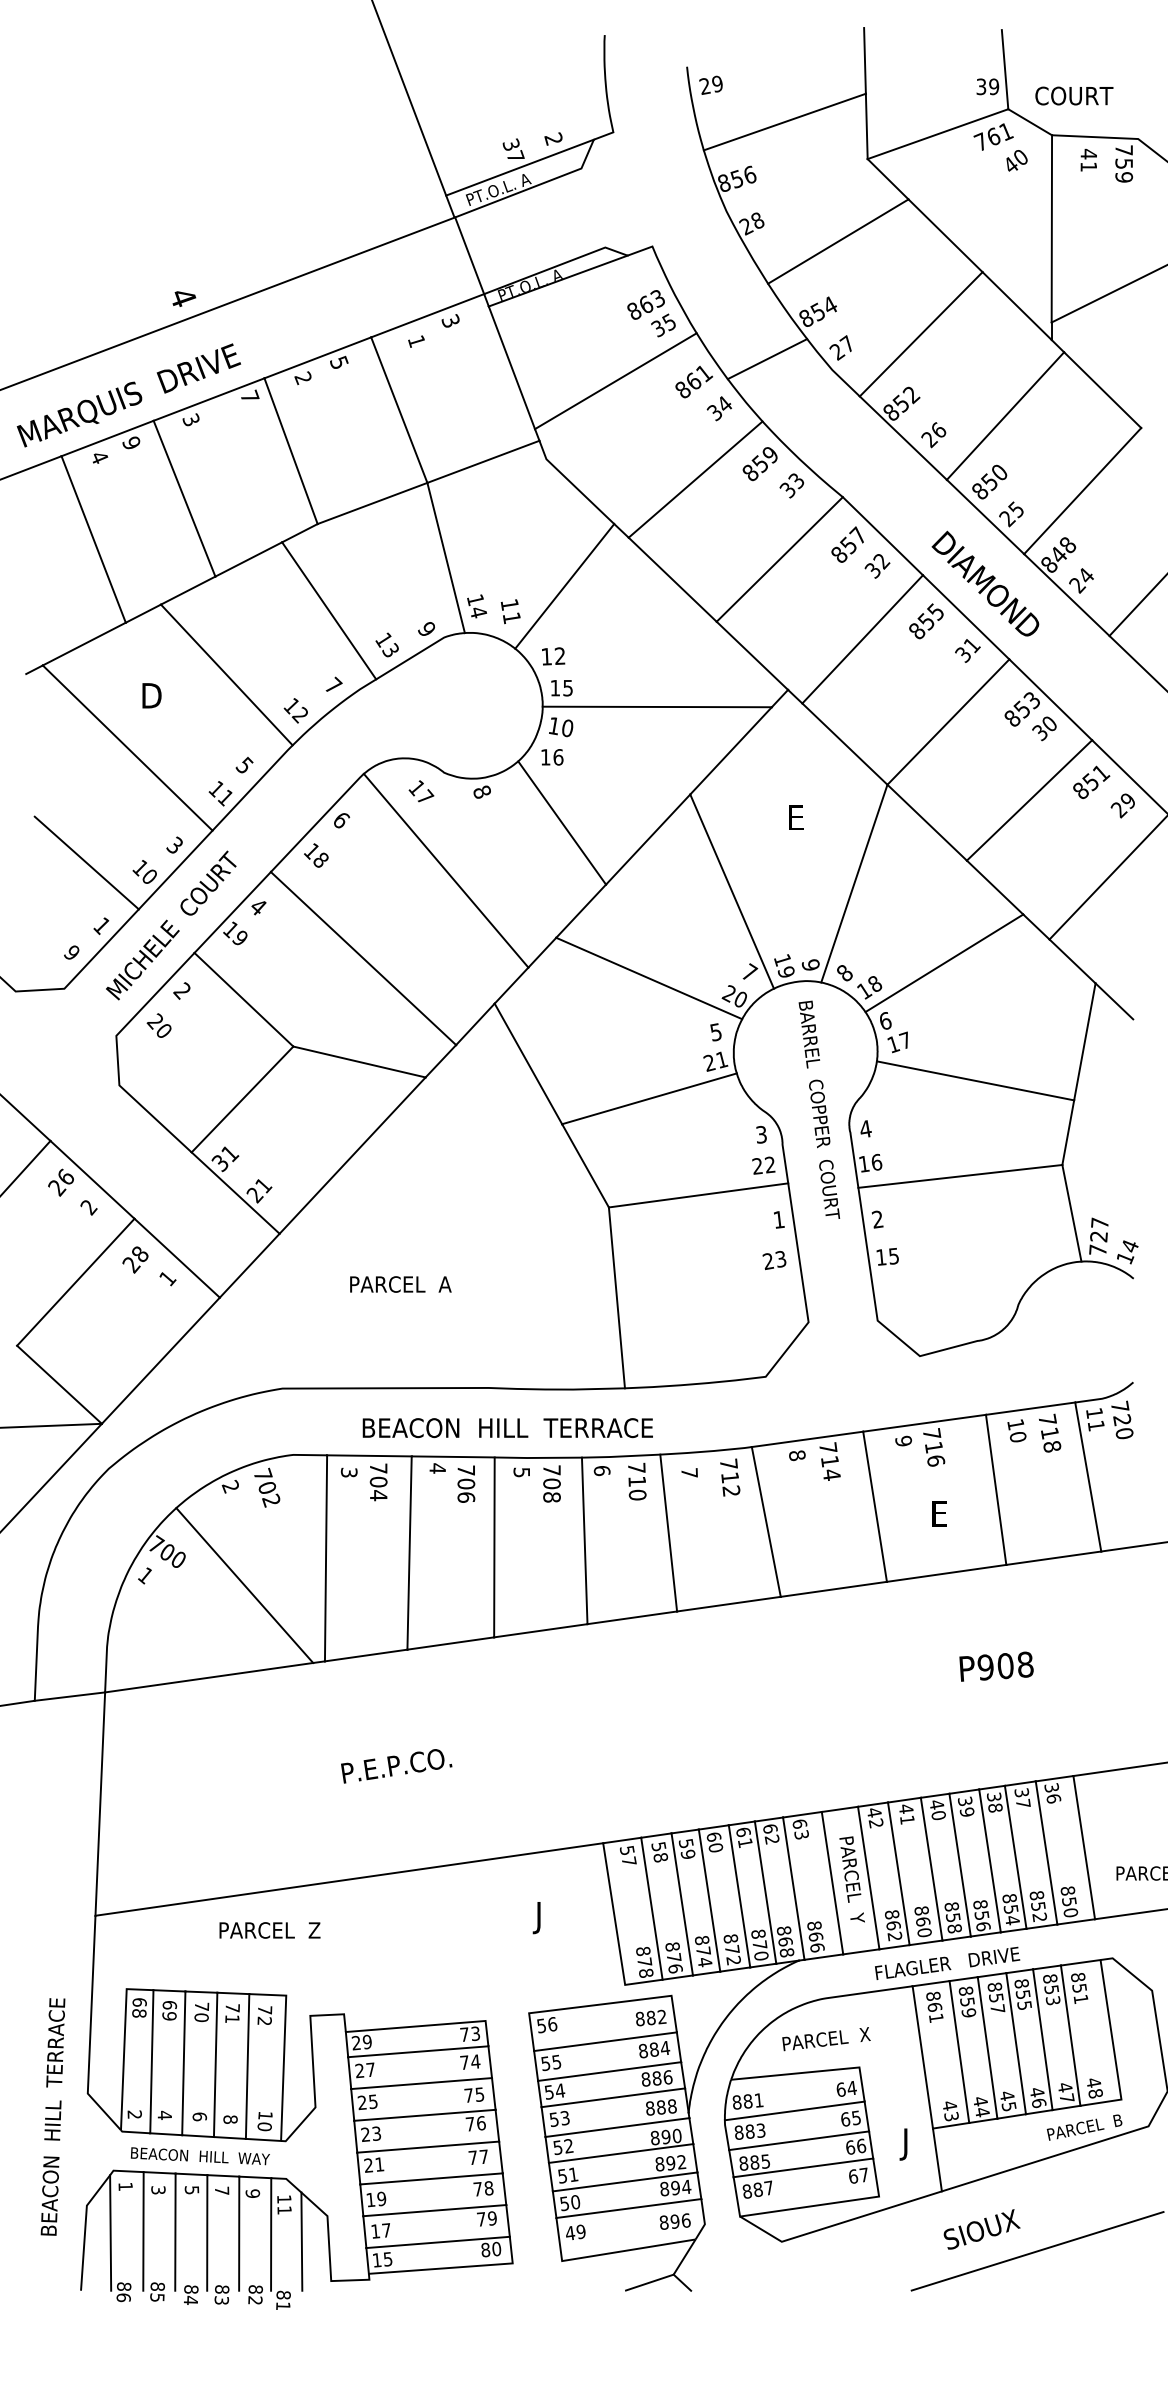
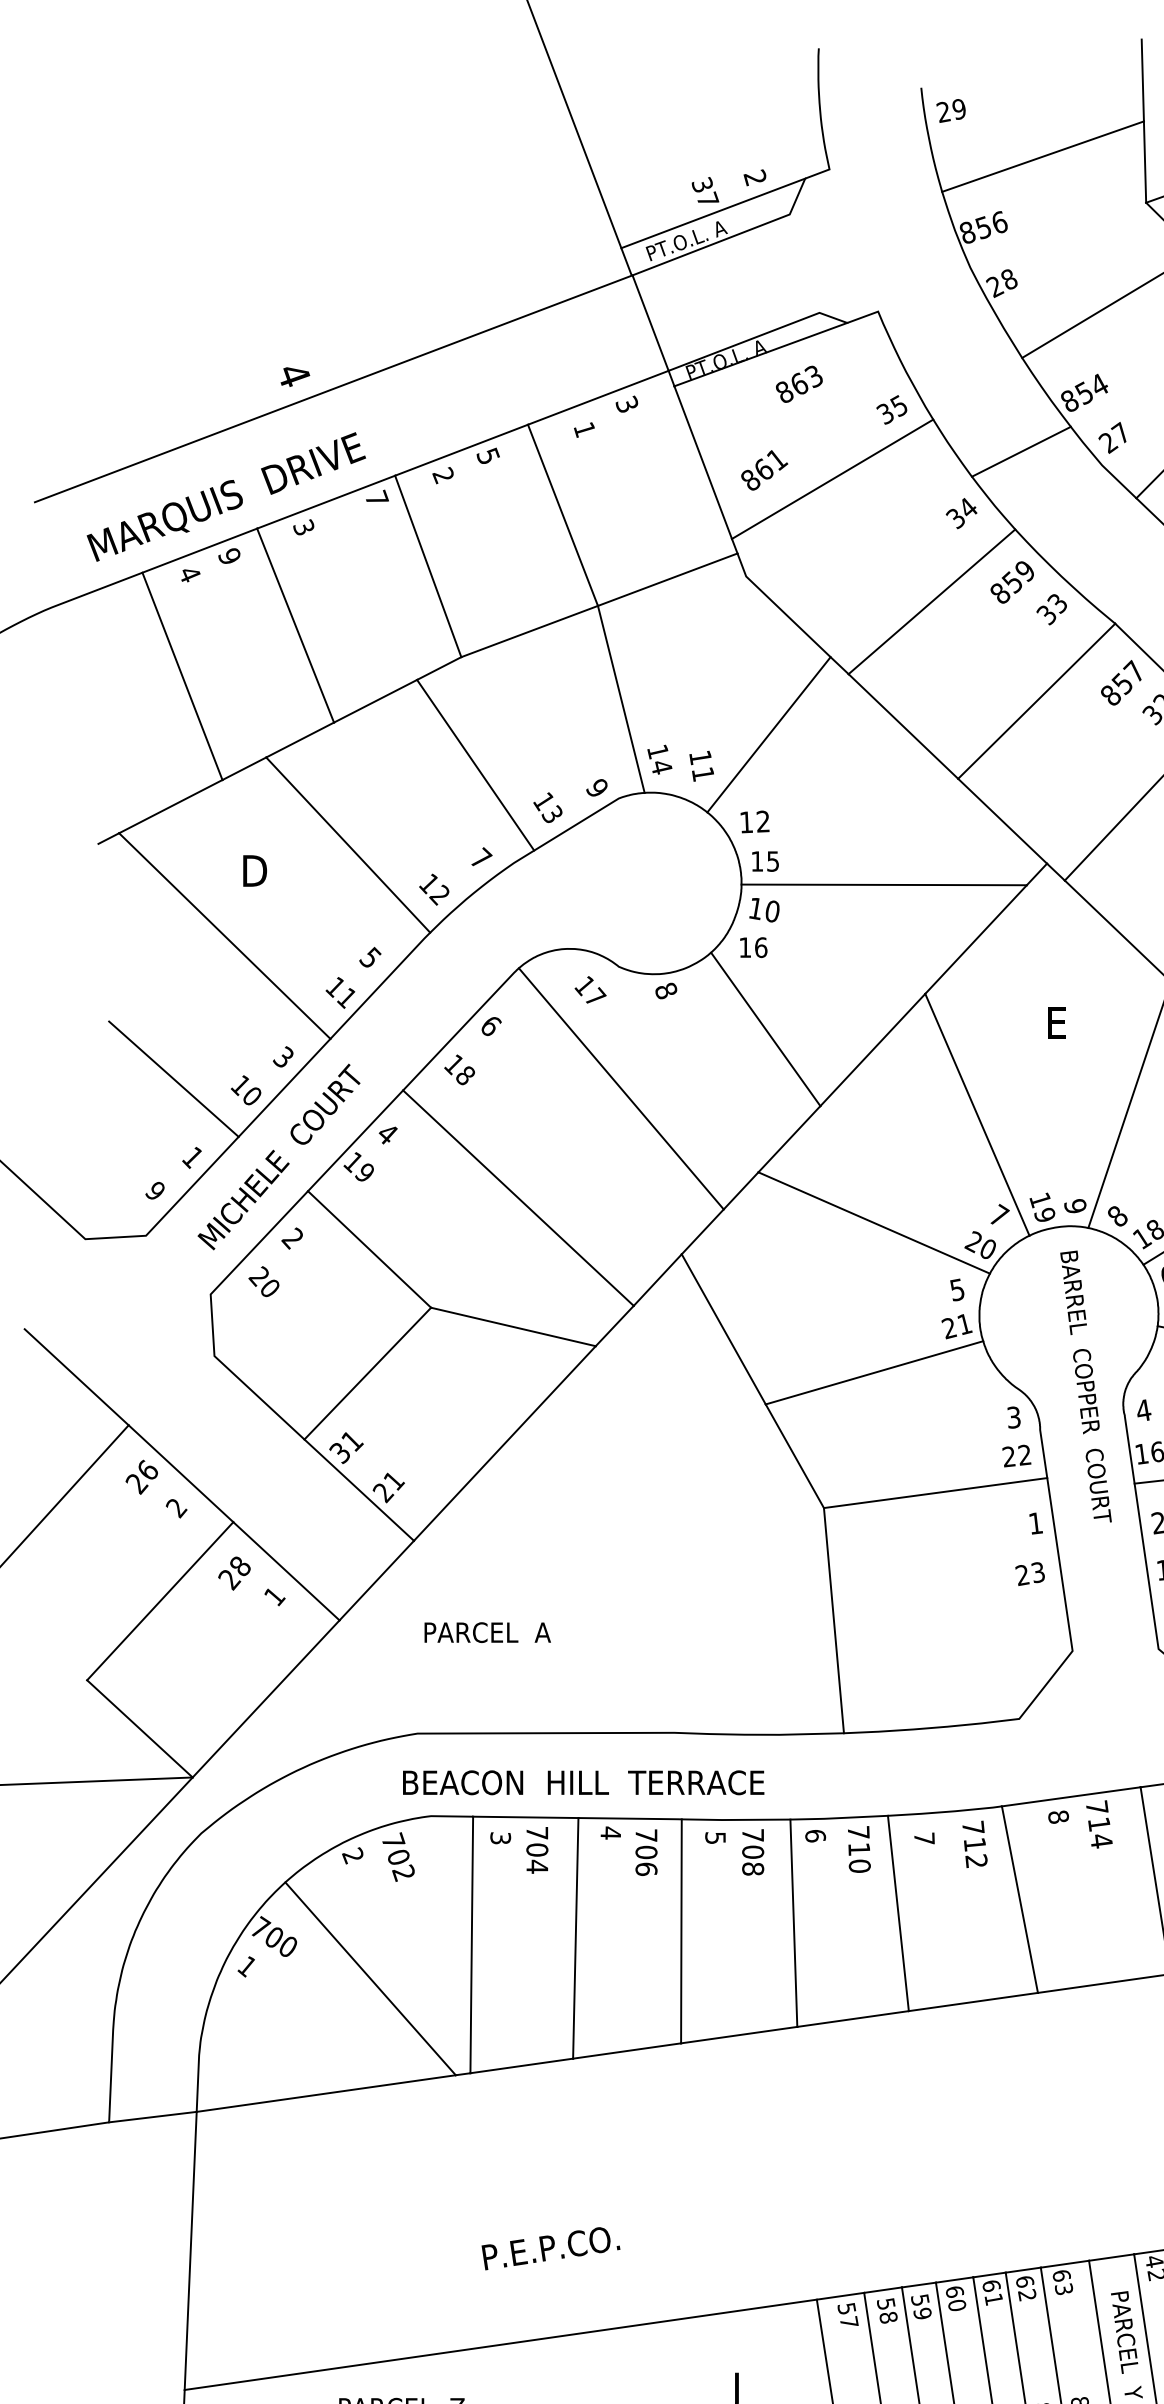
text: (645, 304) -> (798, 383), moved
text: (694, 382) -> (764, 470), moved
text: (400, 1284) -> (487, 1632), moved
text: (507, 1428) -> (583, 1783), moved
text: (396, 1766) -> (550, 2248), moved

